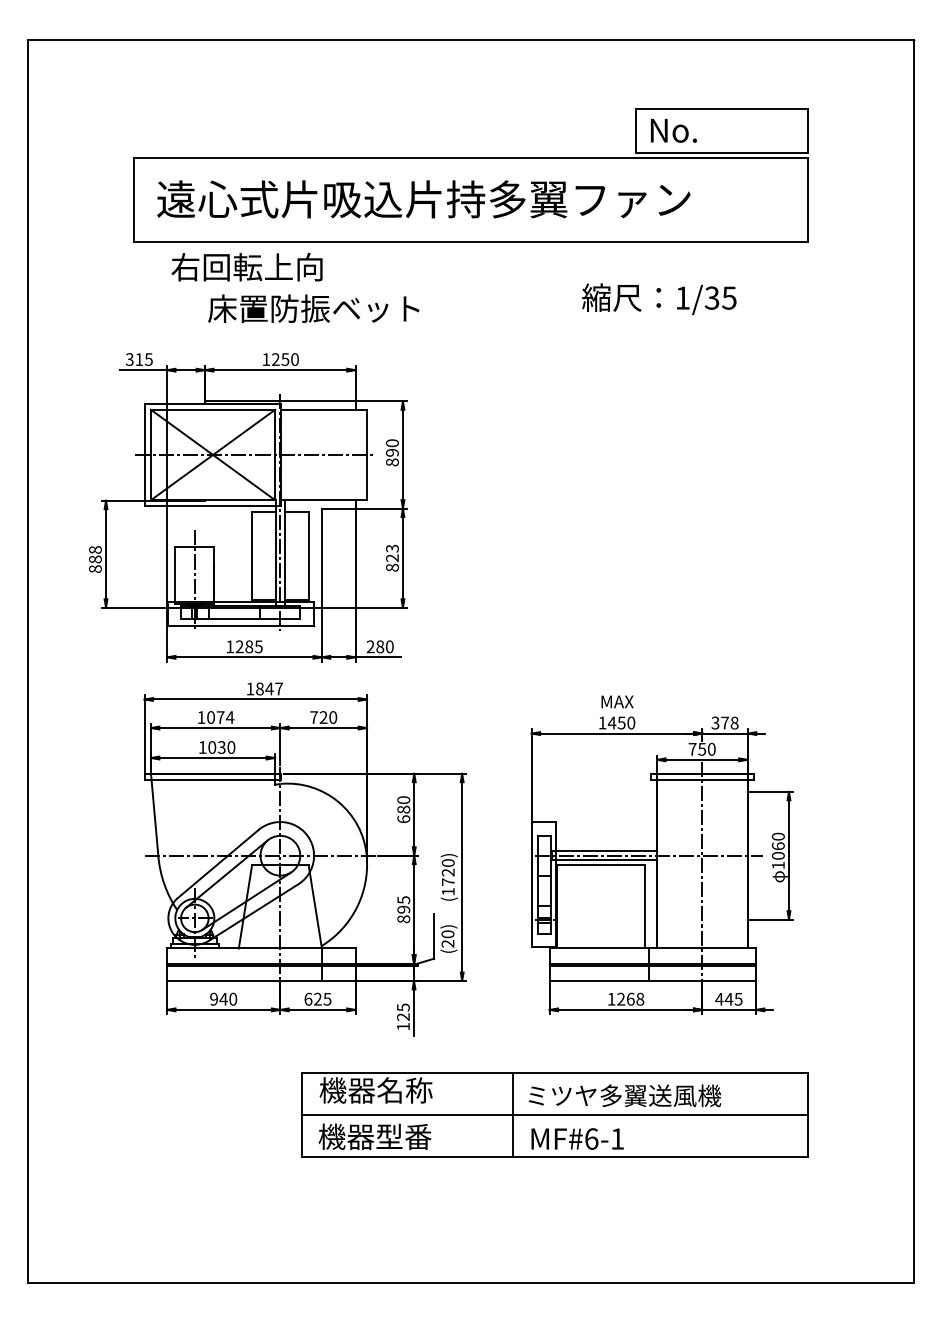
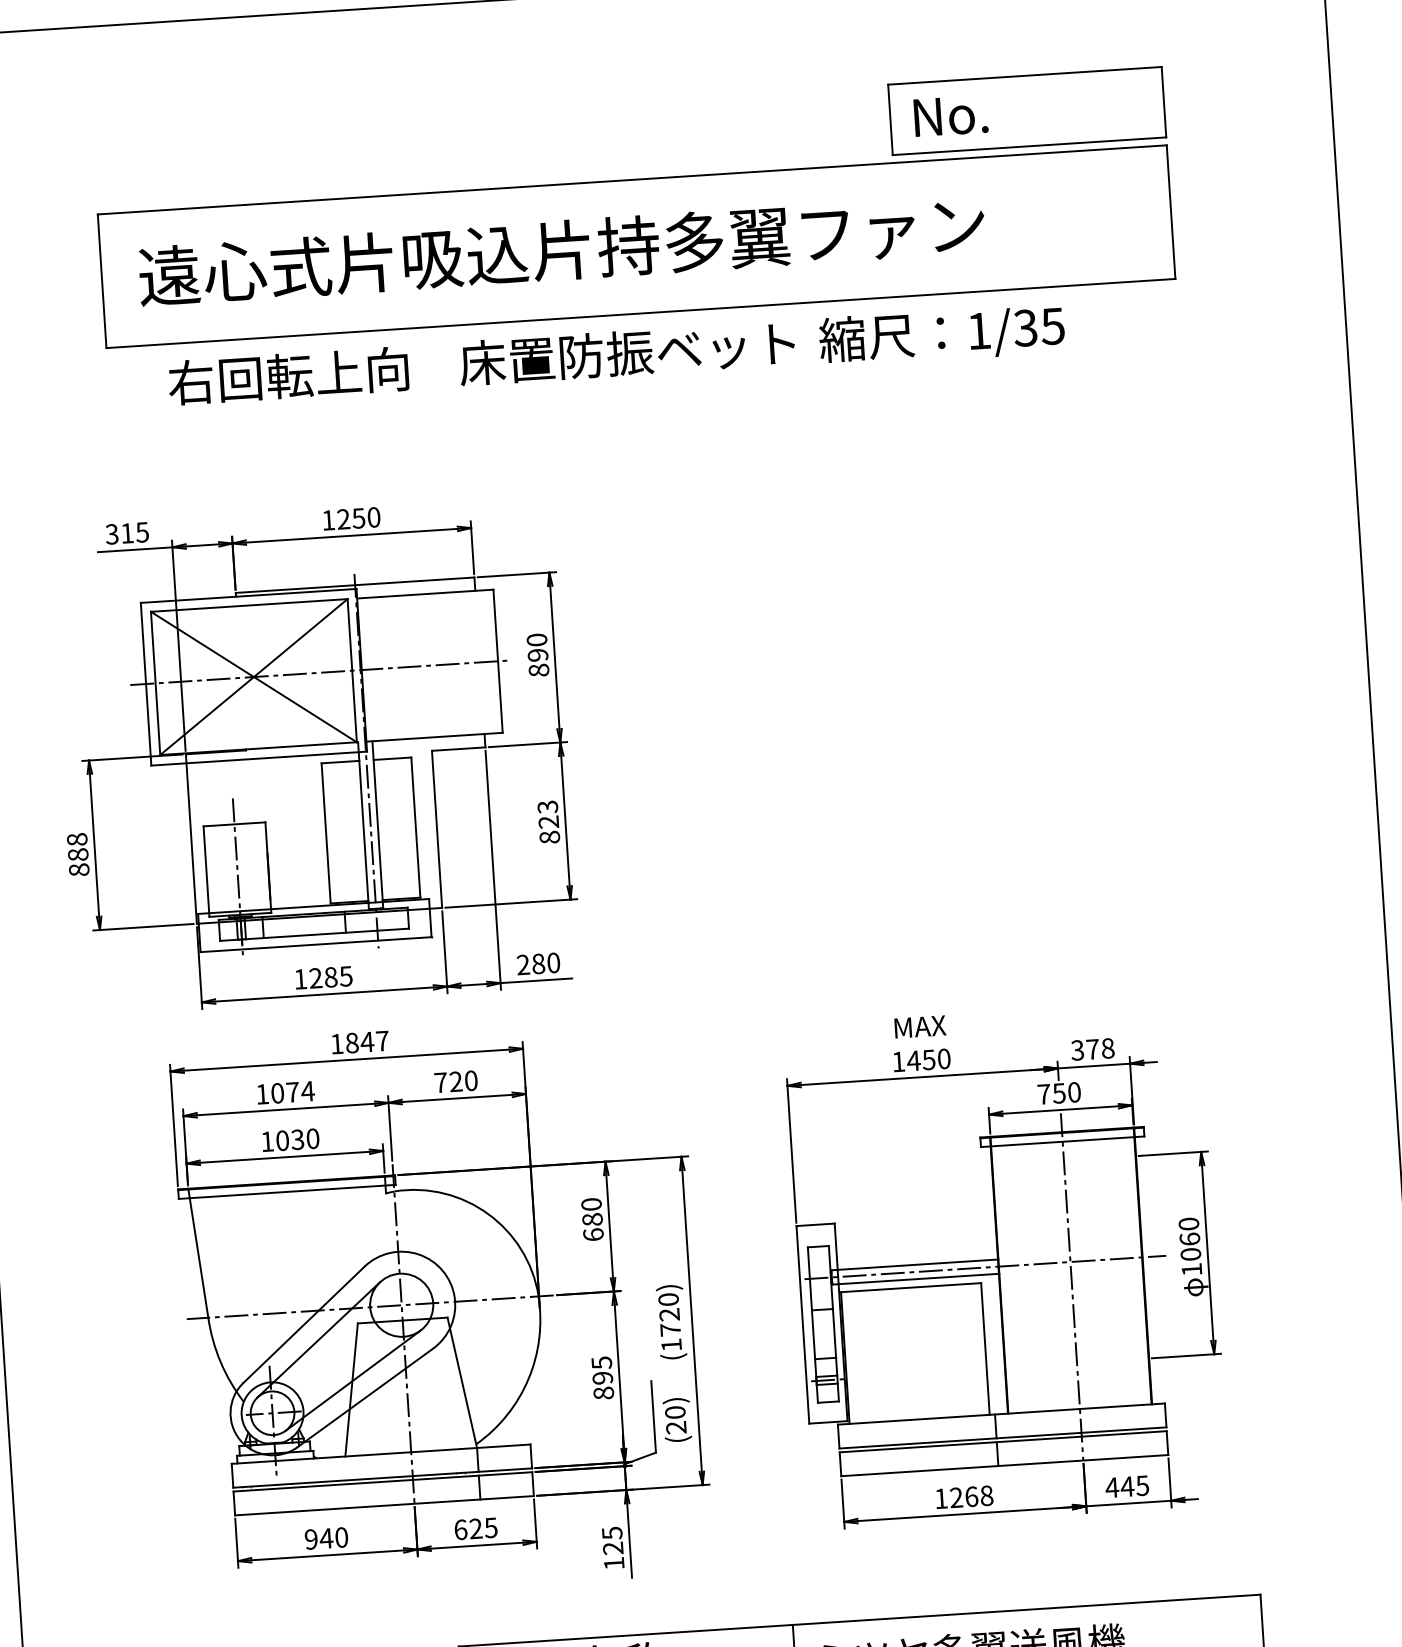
text: (659, 298) -> (942, 334), moved
text: (313, 308) -> (626, 352), moved

